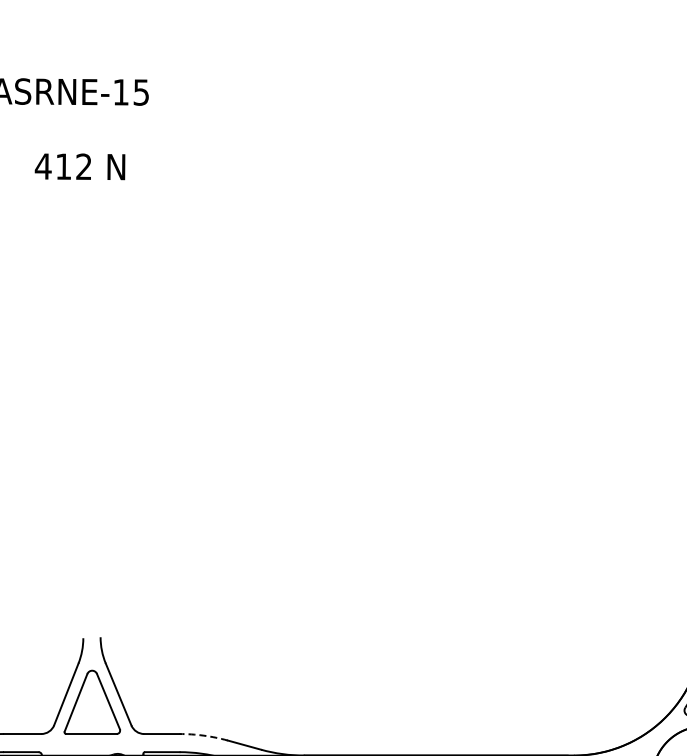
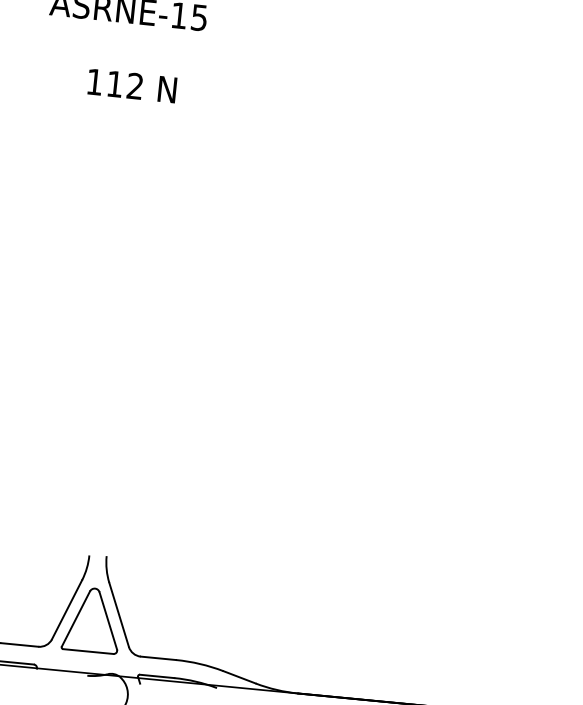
text: (42, 166) -> (93, 81), 412 -> 112
arc: (203, 735) -> (199, 663), dashed -> solid

